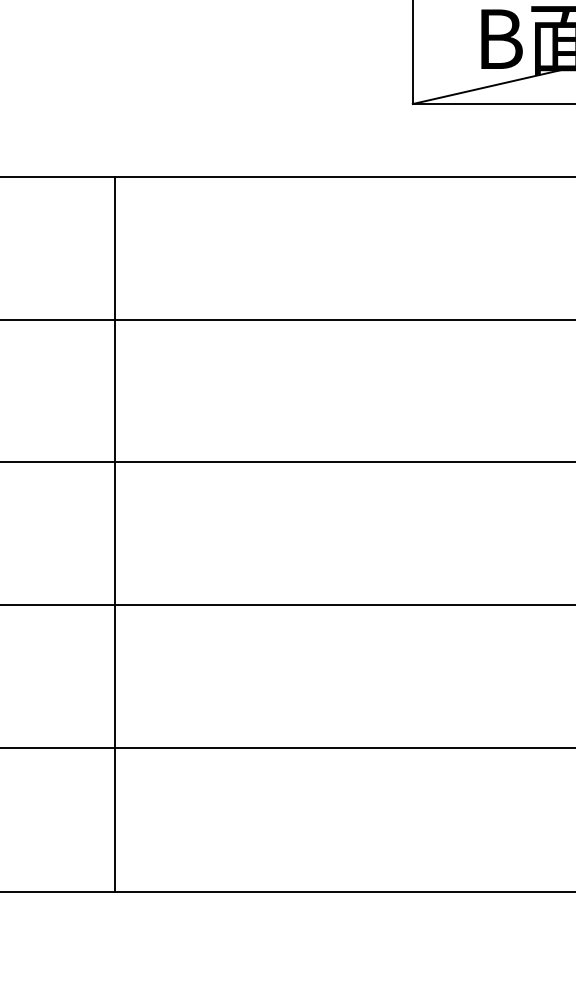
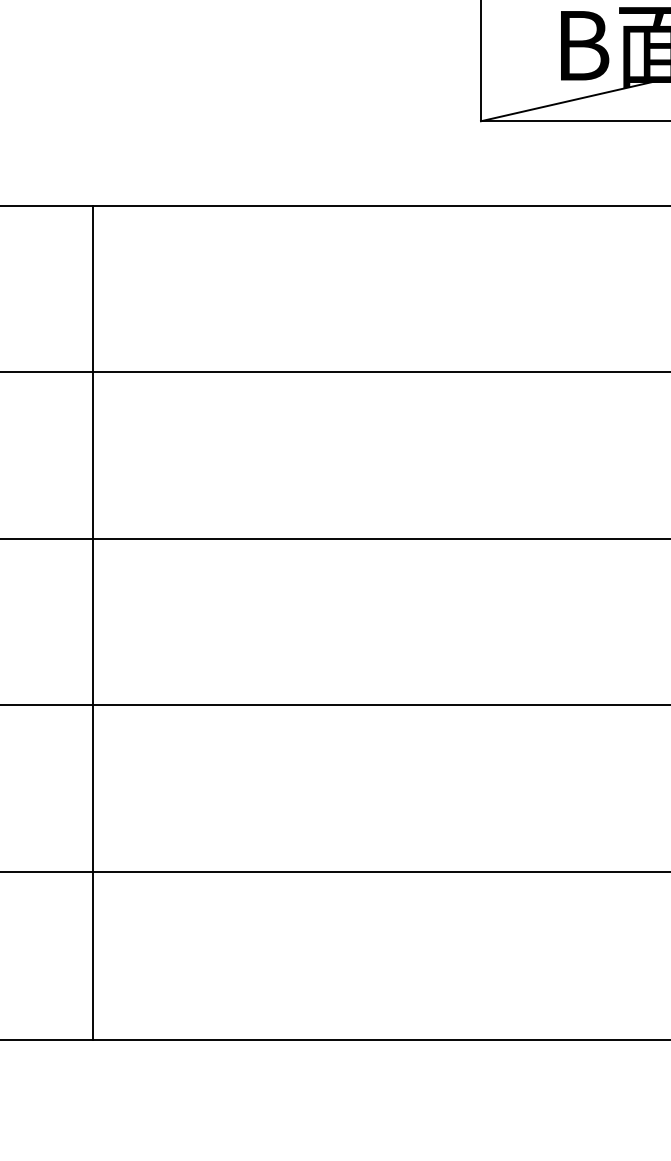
line: (114, 533) -> (92, 621), moved

